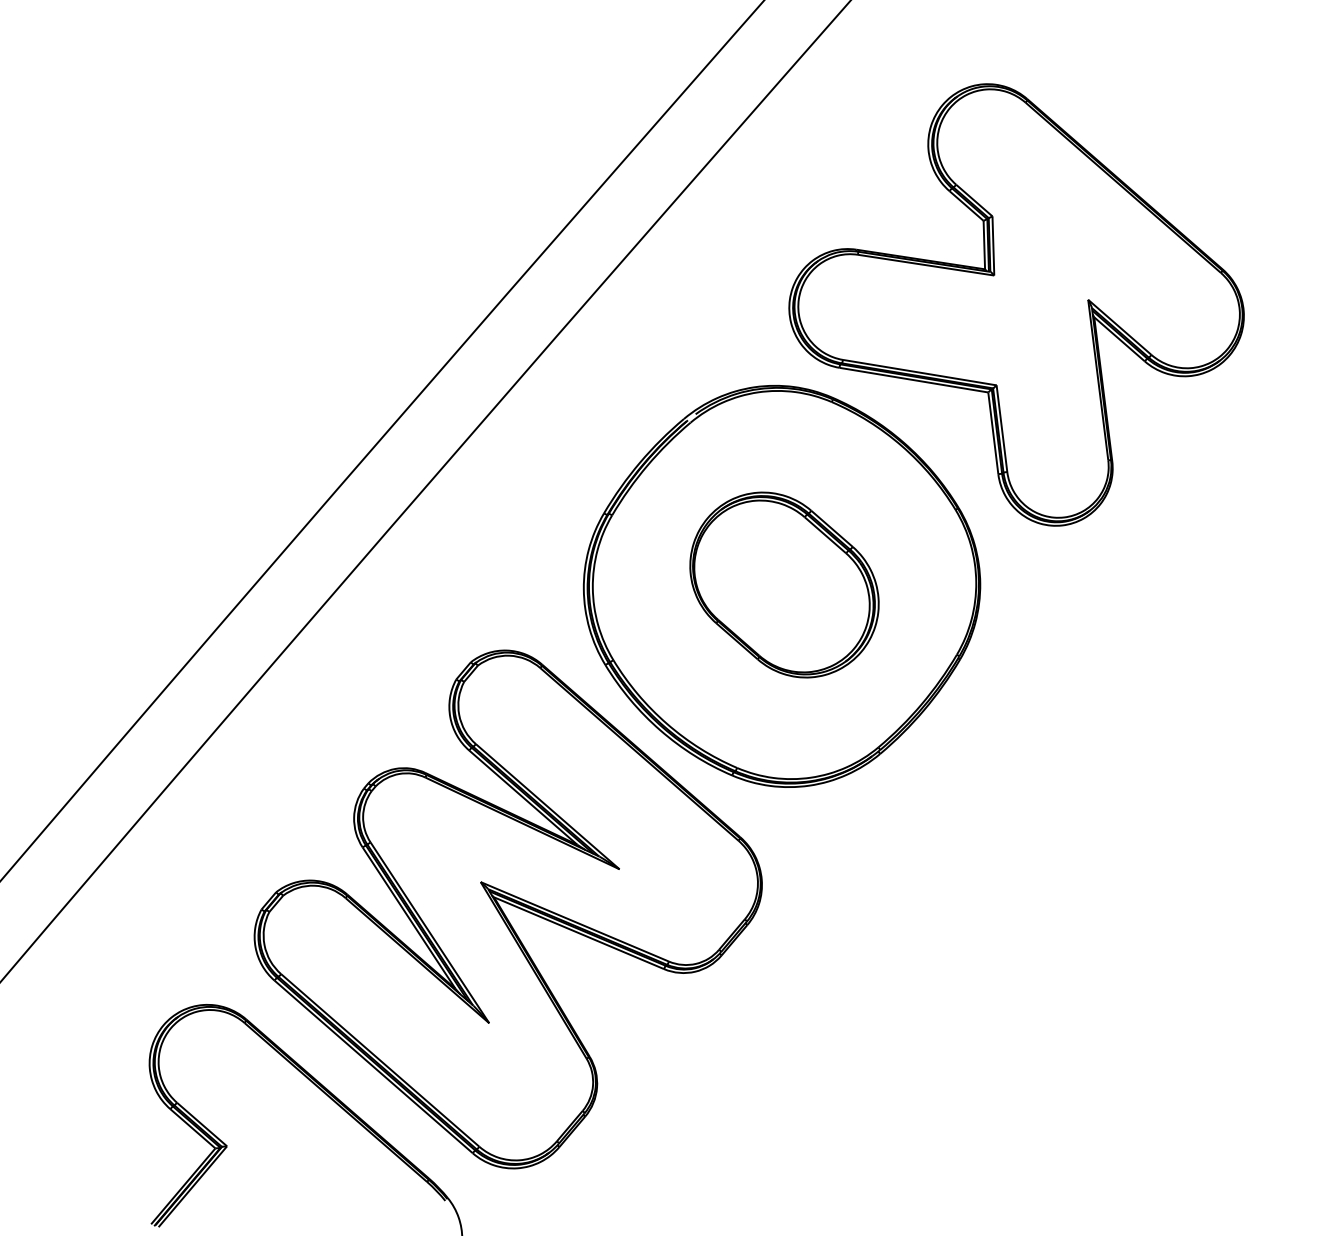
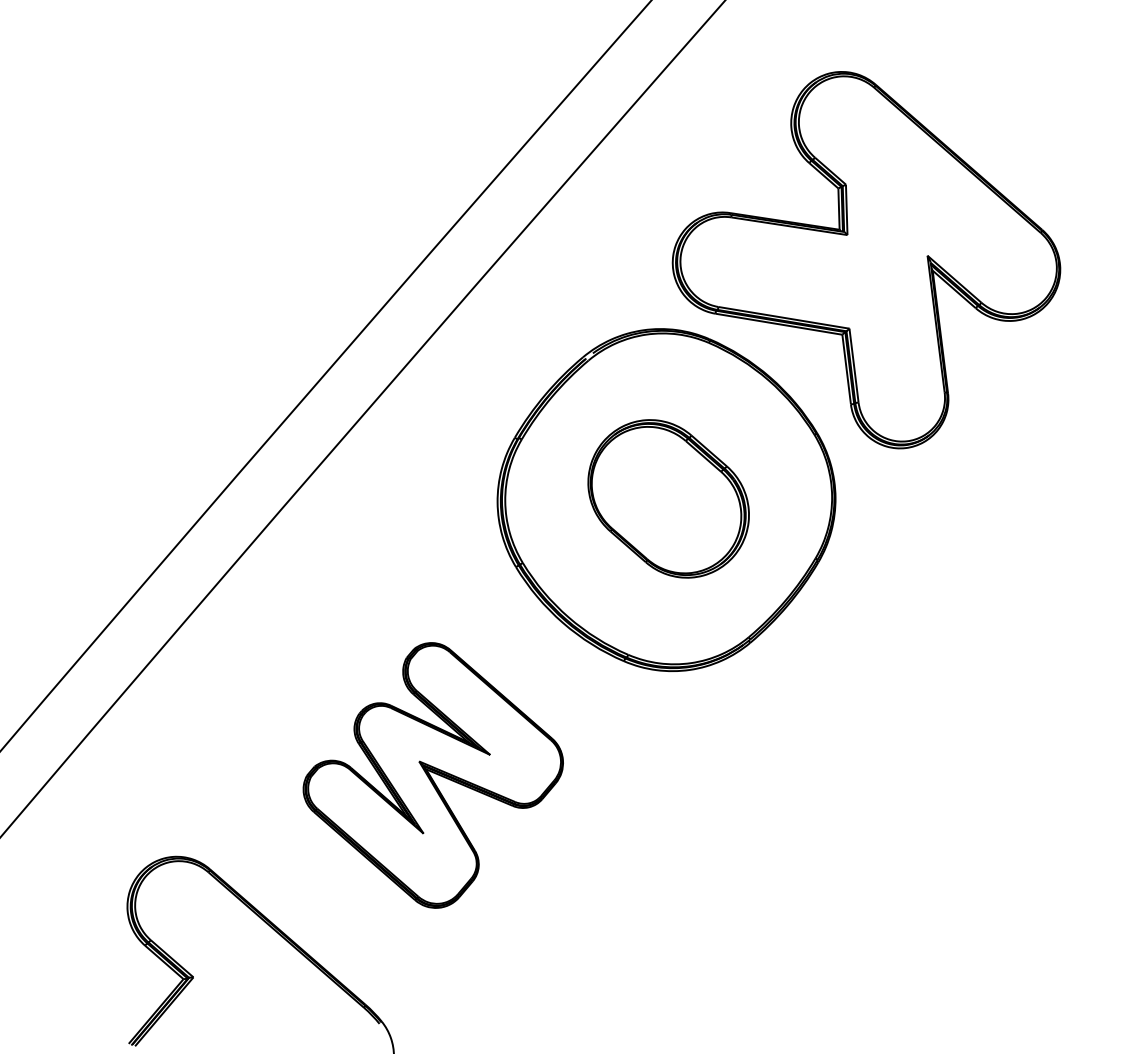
part: (508, 909) -> (433, 775), size x0.6

